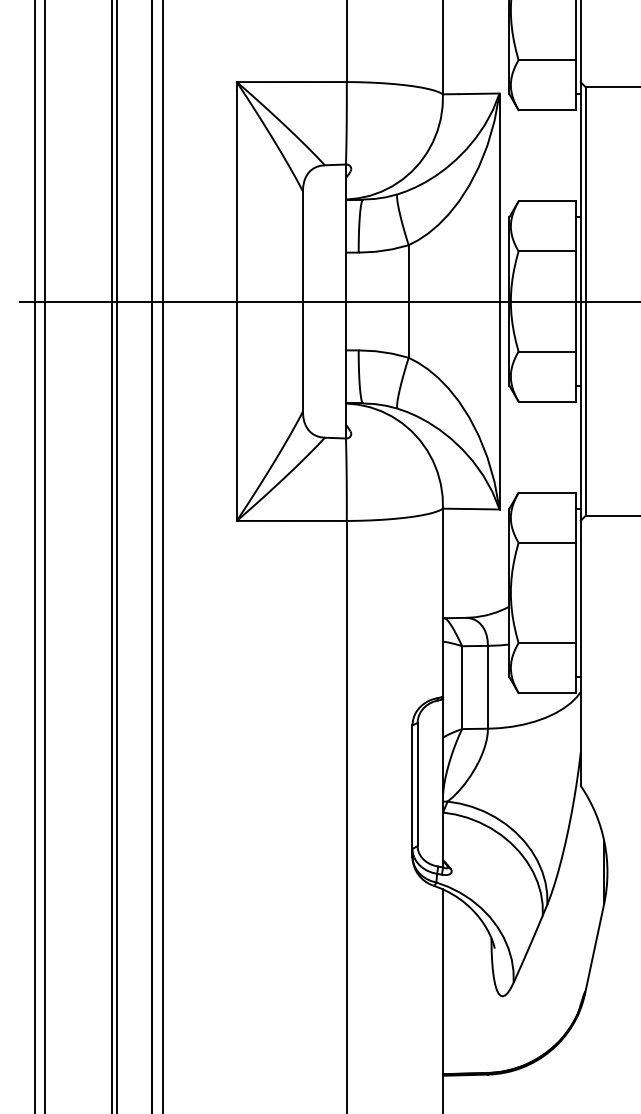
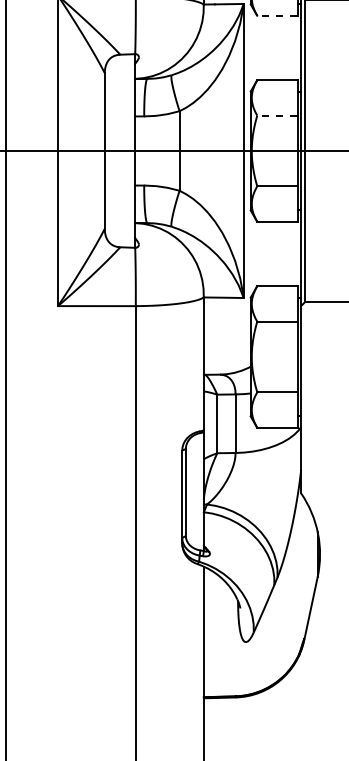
line: (547, 110) -> (277, 15), solid -> dashed
line: (547, 251) -> (277, 115), solid -> dashed

